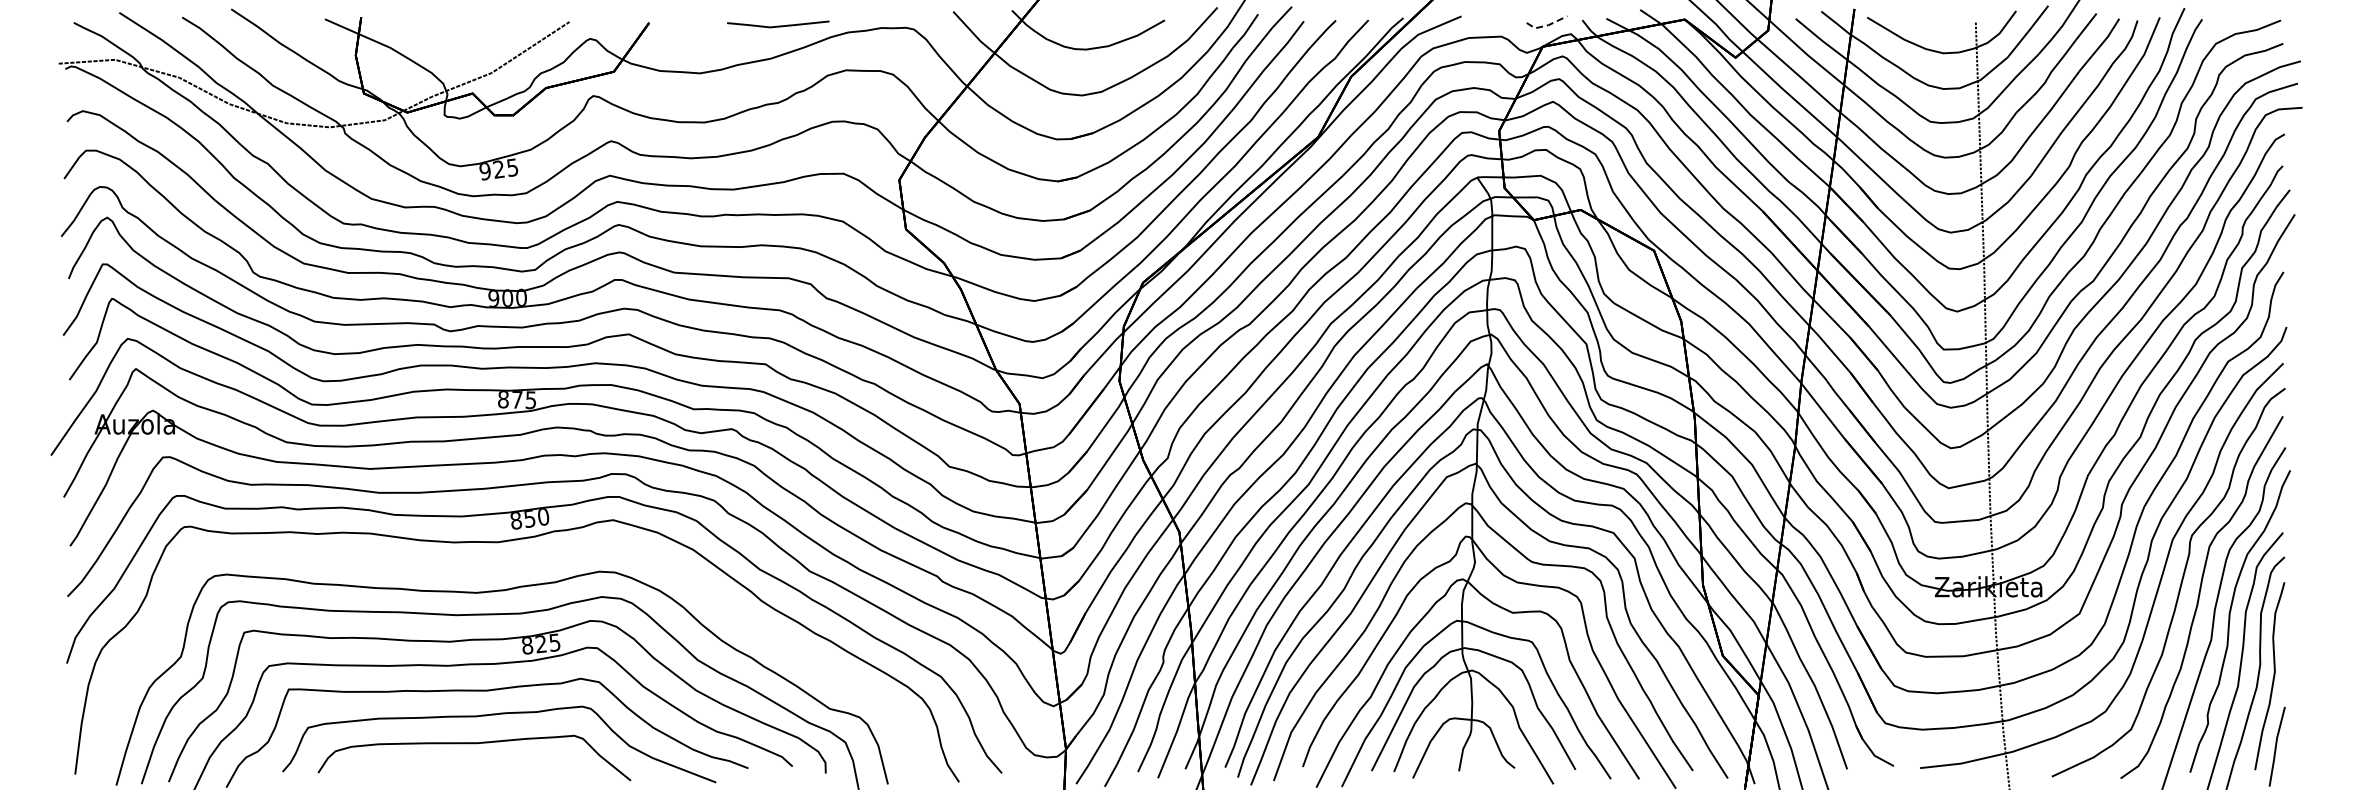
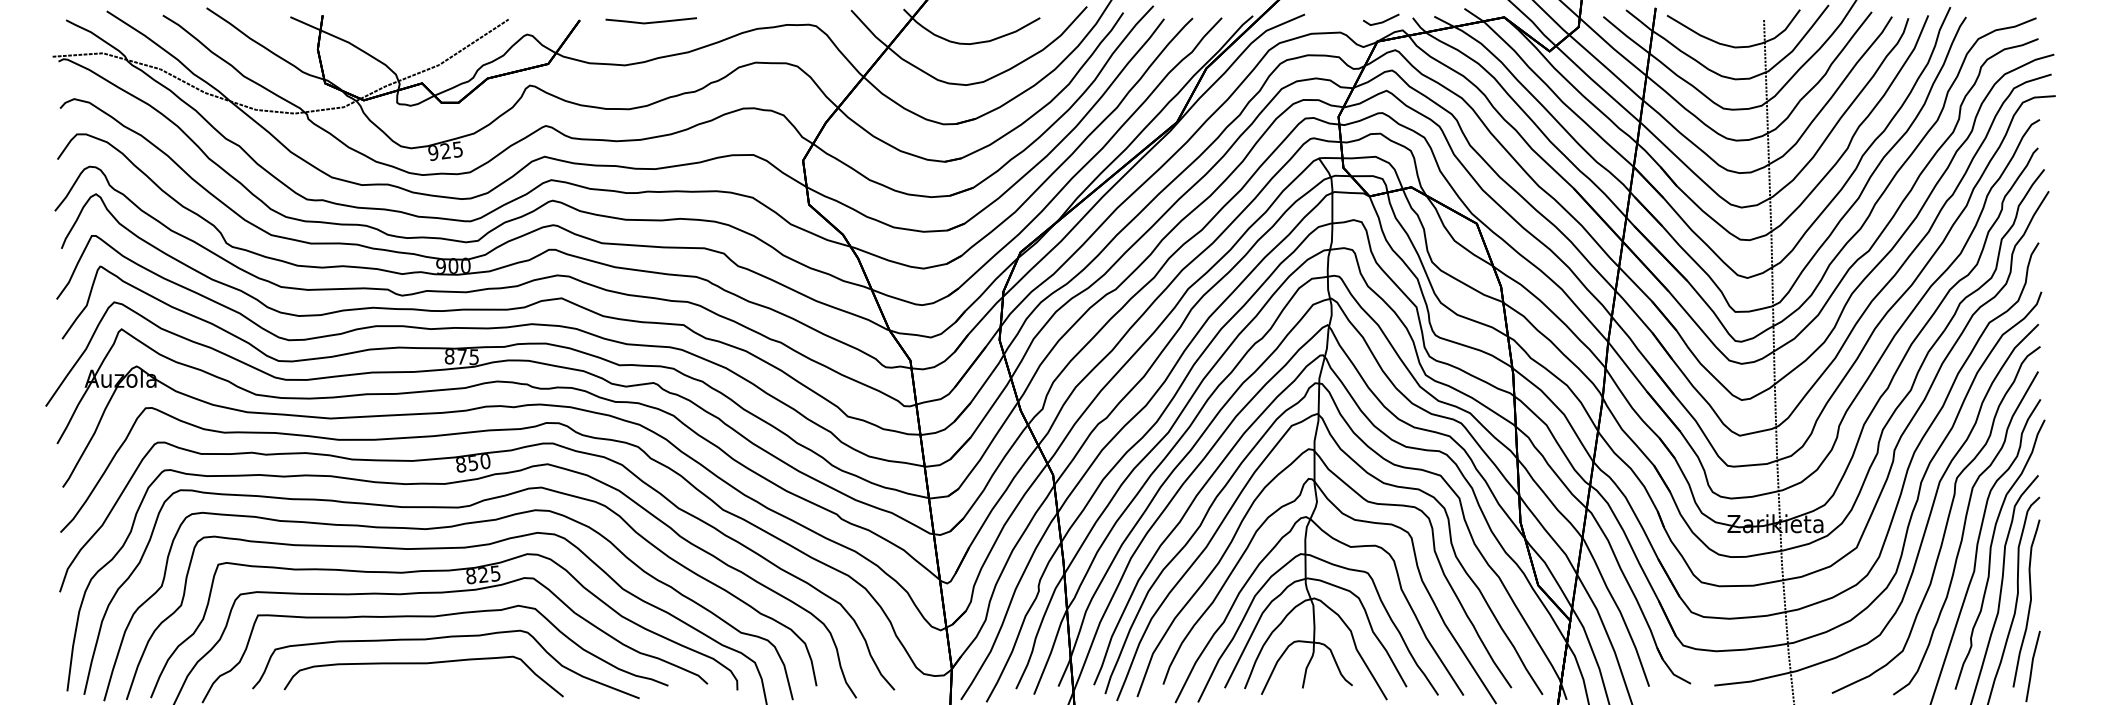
line: (778, 25) -> (651, 21), moved
line: (1547, 25) -> (1381, 22), dashed -> solid
curve: (504, 569) -> (450, 508), added

